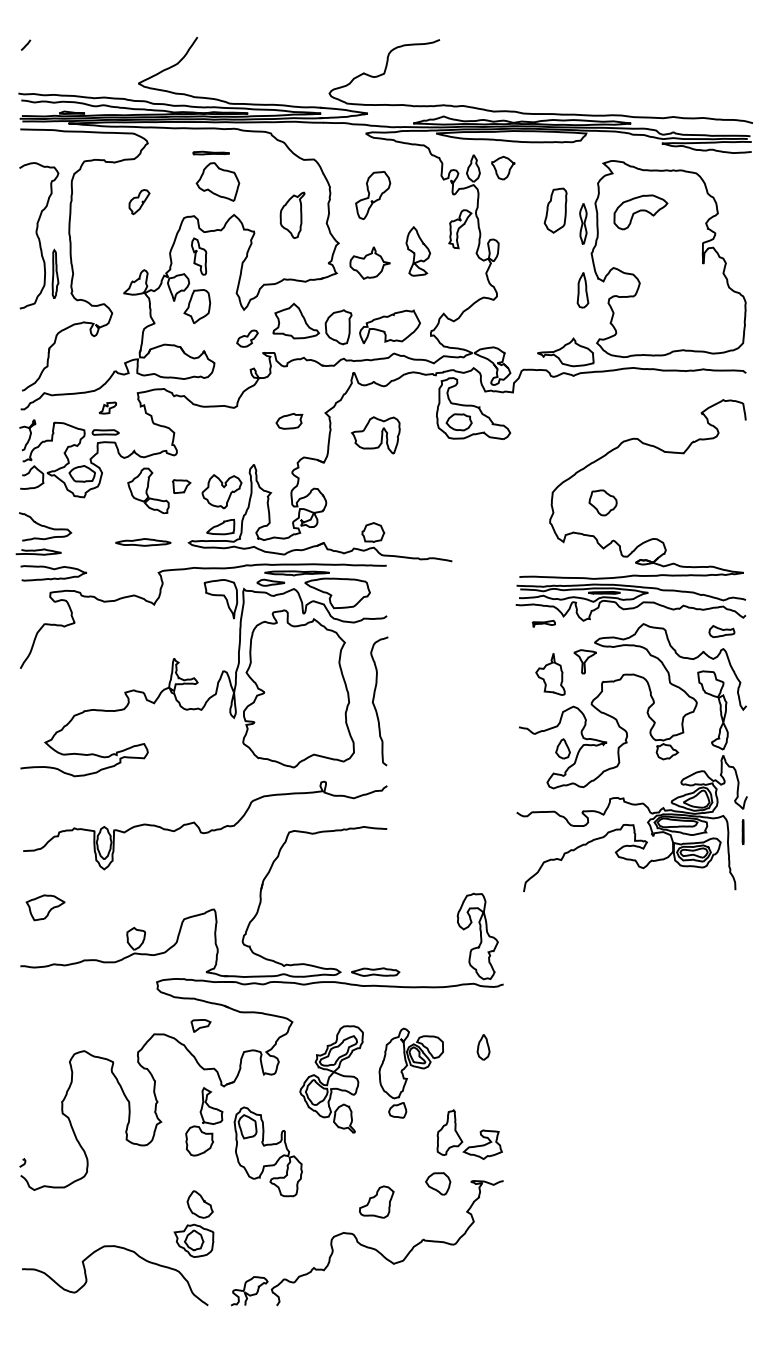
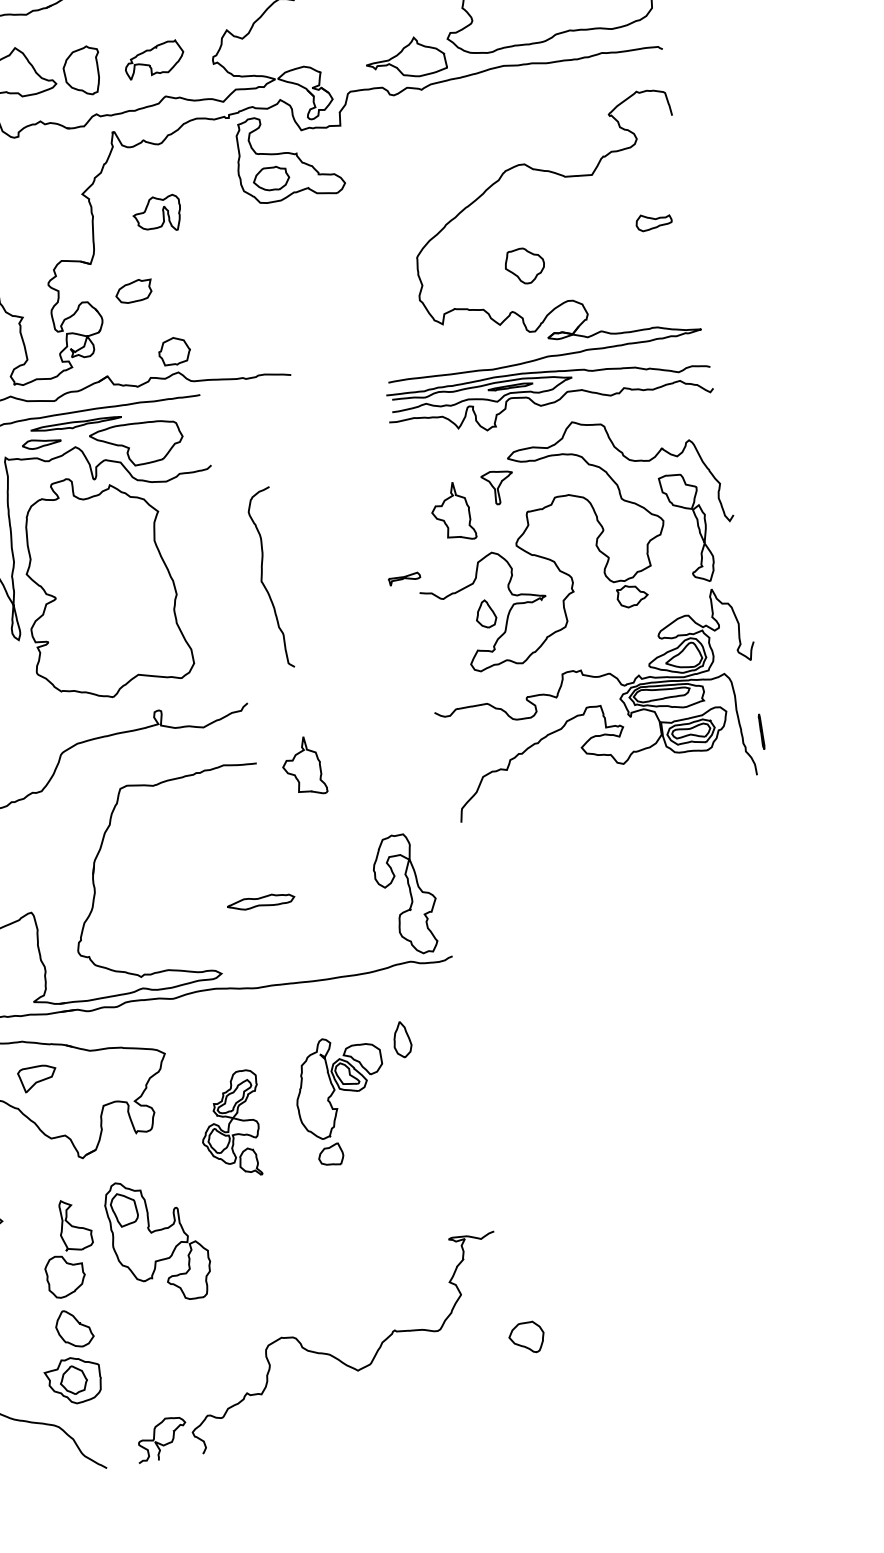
part: (389, 326) -> (153, 59), size x0.7
part: (289, 421) -> (134, 291), moved
part: (375, 435) -> (157, 215), size x0.7
part: (602, 502) -> (524, 265), moved
part: (543, 623) -> (403, 578), moved
part: (721, 631) -> (653, 221), moved
curve: (374, 699) -> (263, 576), moved
line: (742, 831) -> (760, 730), moved
part: (419, 836) -> (303, 767), added
part: (375, 971) -> (260, 900), moved
part: (200, 1025) -> (36, 1077), size x1.4
part: (483, 1047) -> (402, 1039), moved
part: (331, 1079) -> (231, 1125), size x0.7
part: (204, 1121) -> (68, 1247), moved
part: (461, 1138) -> (426, 1180), removed
part: (438, 1183) -> (527, 1337), moved
part: (376, 1201) -> (320, 1287), removed

